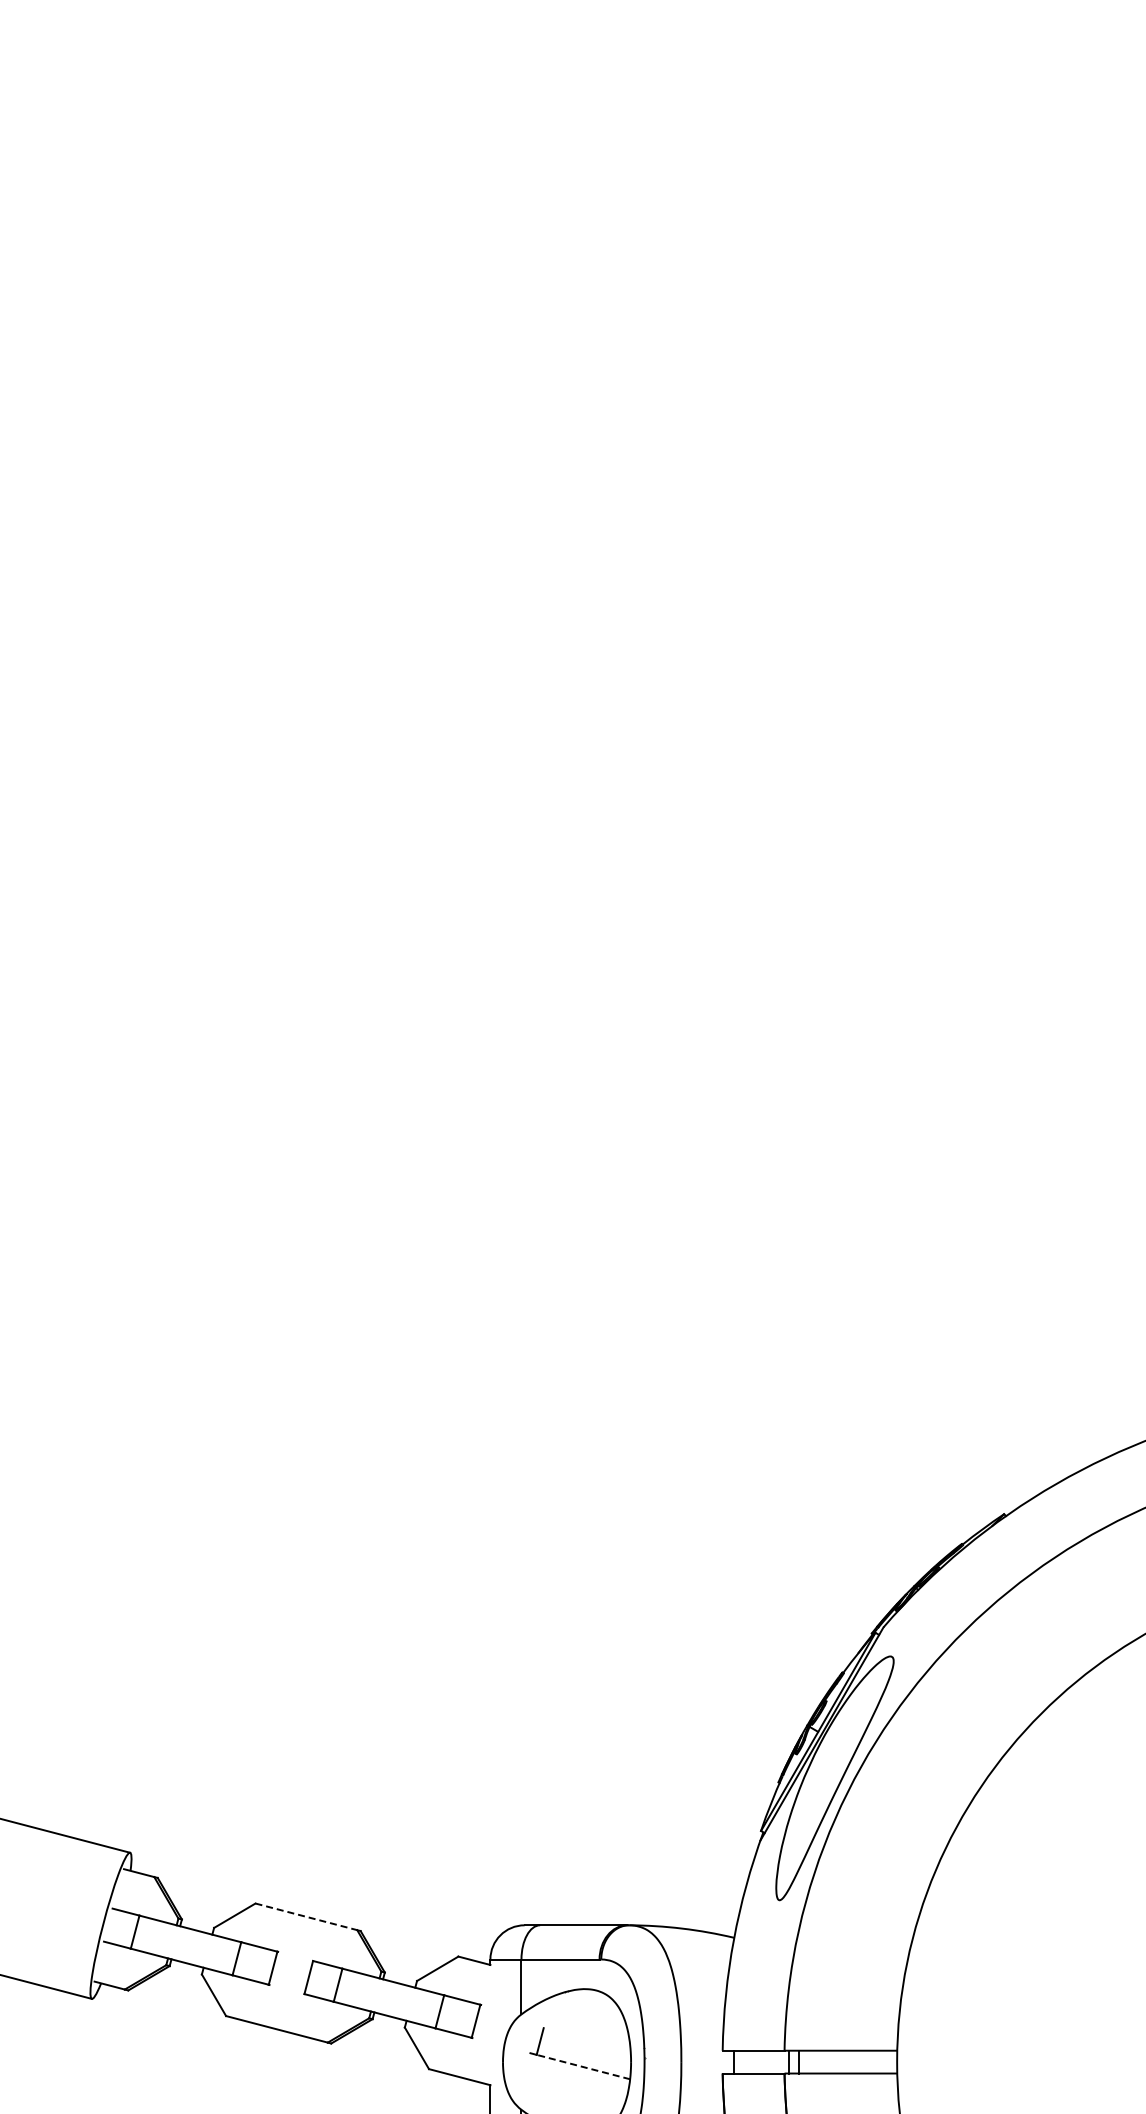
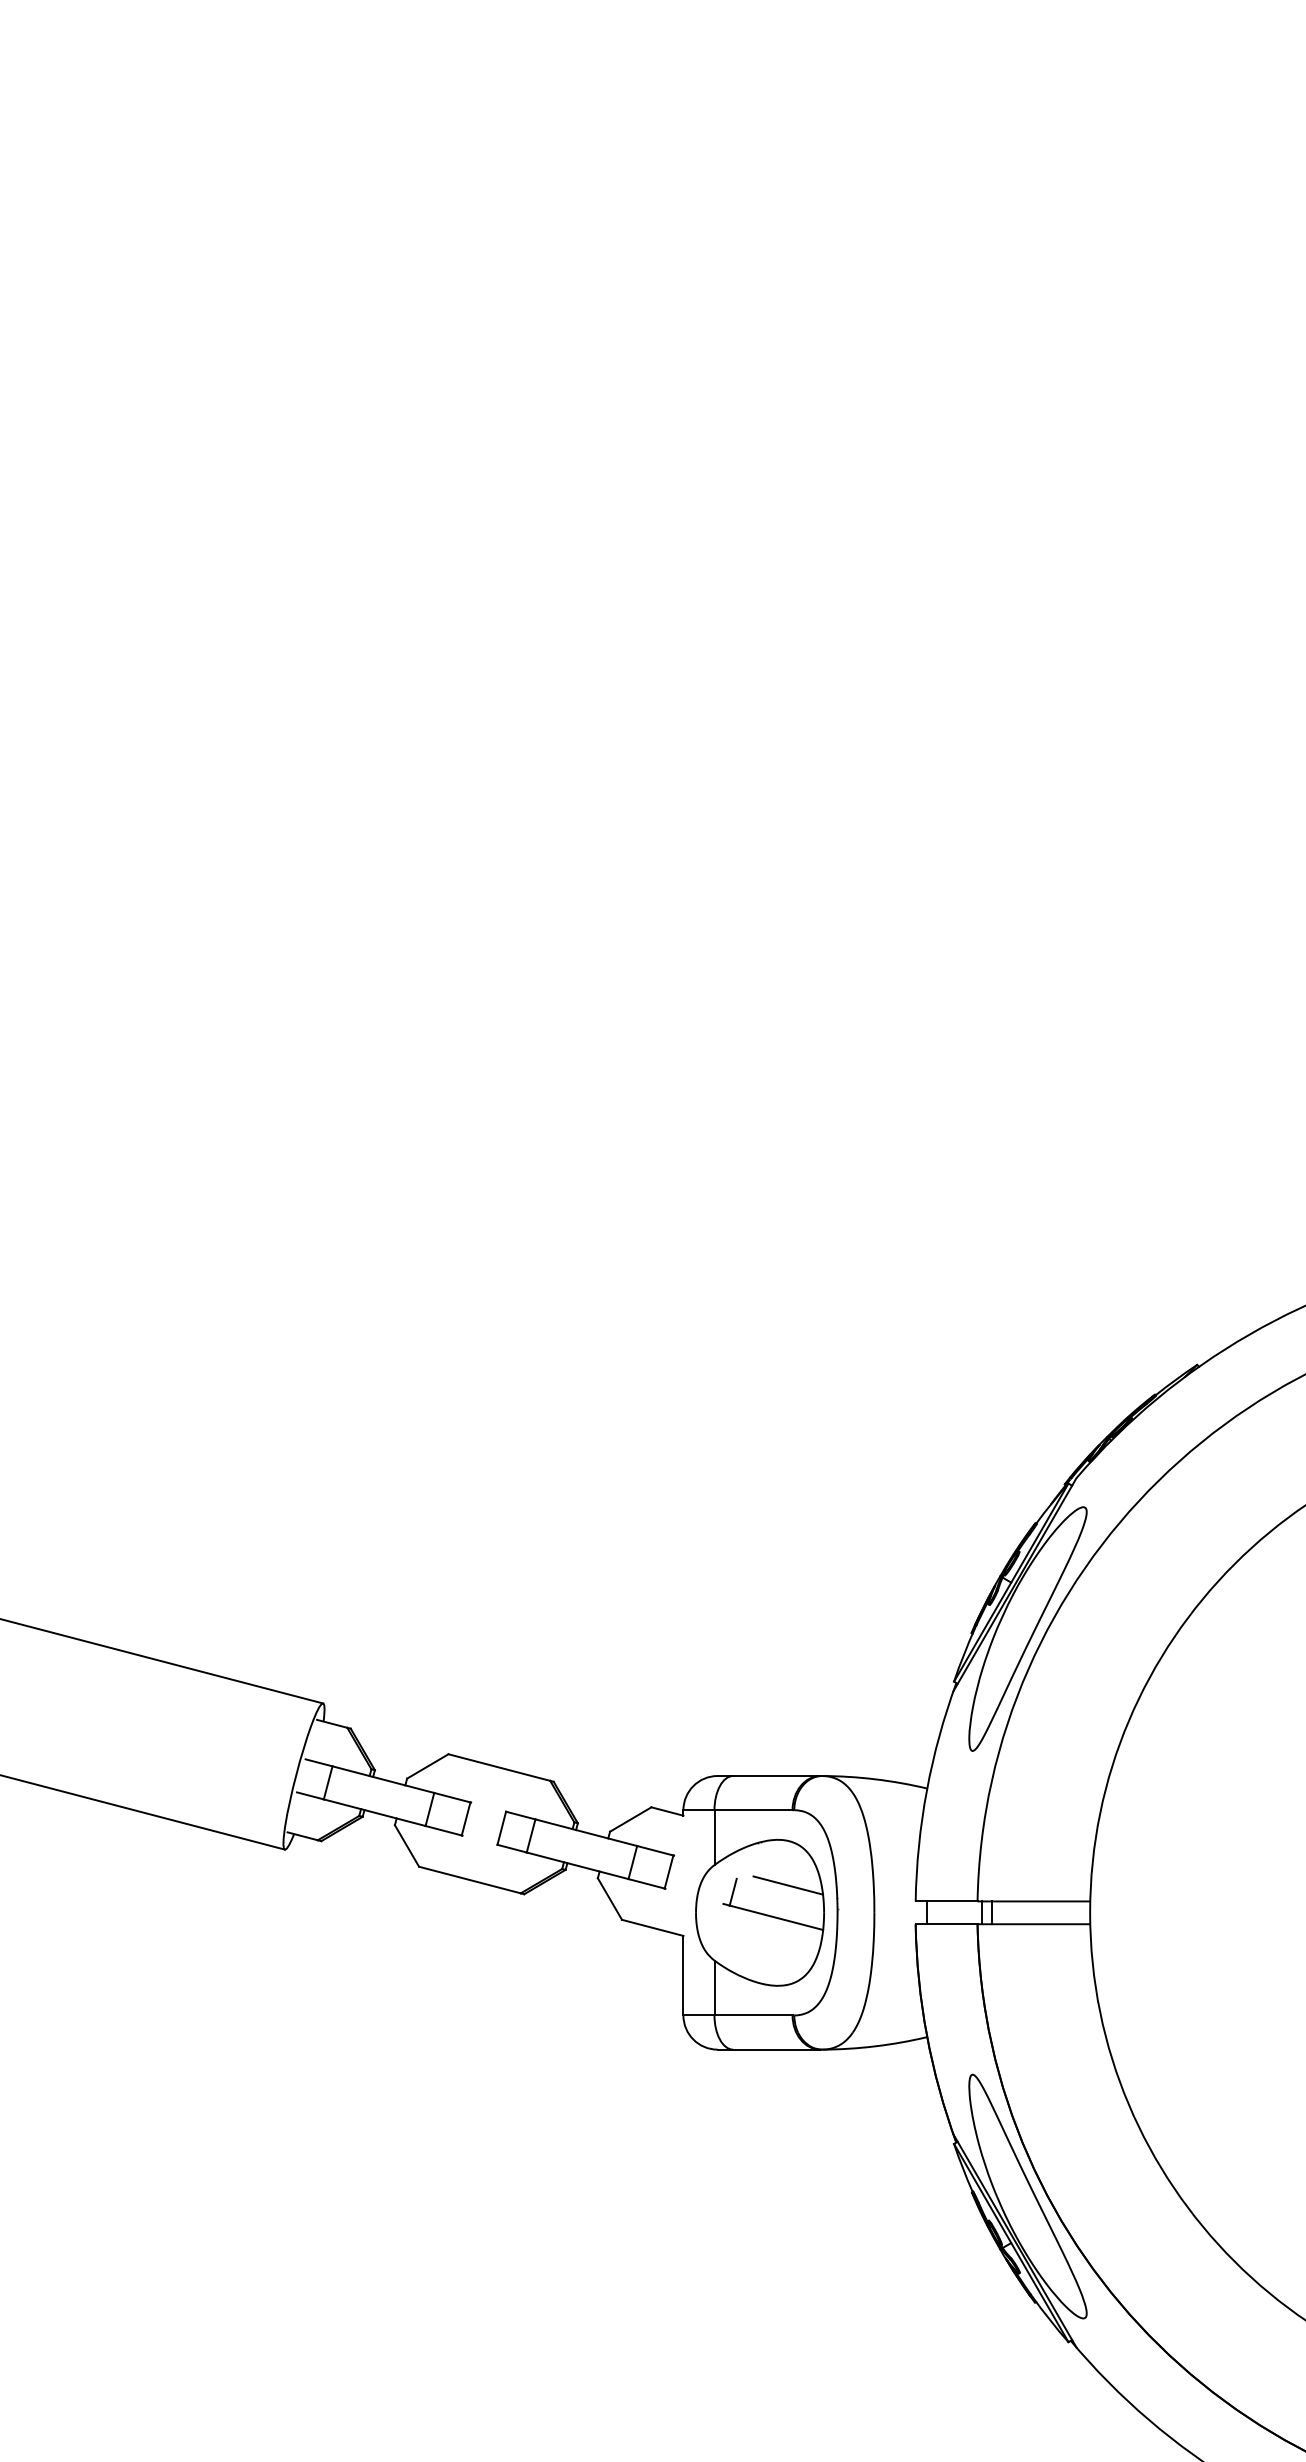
line: (306, 1916) -> (499, 1767), dashed -> solid
line: (595, 2034) -> (788, 1885), added
line: (582, 2066) -> (775, 1917), dashed -> solid

